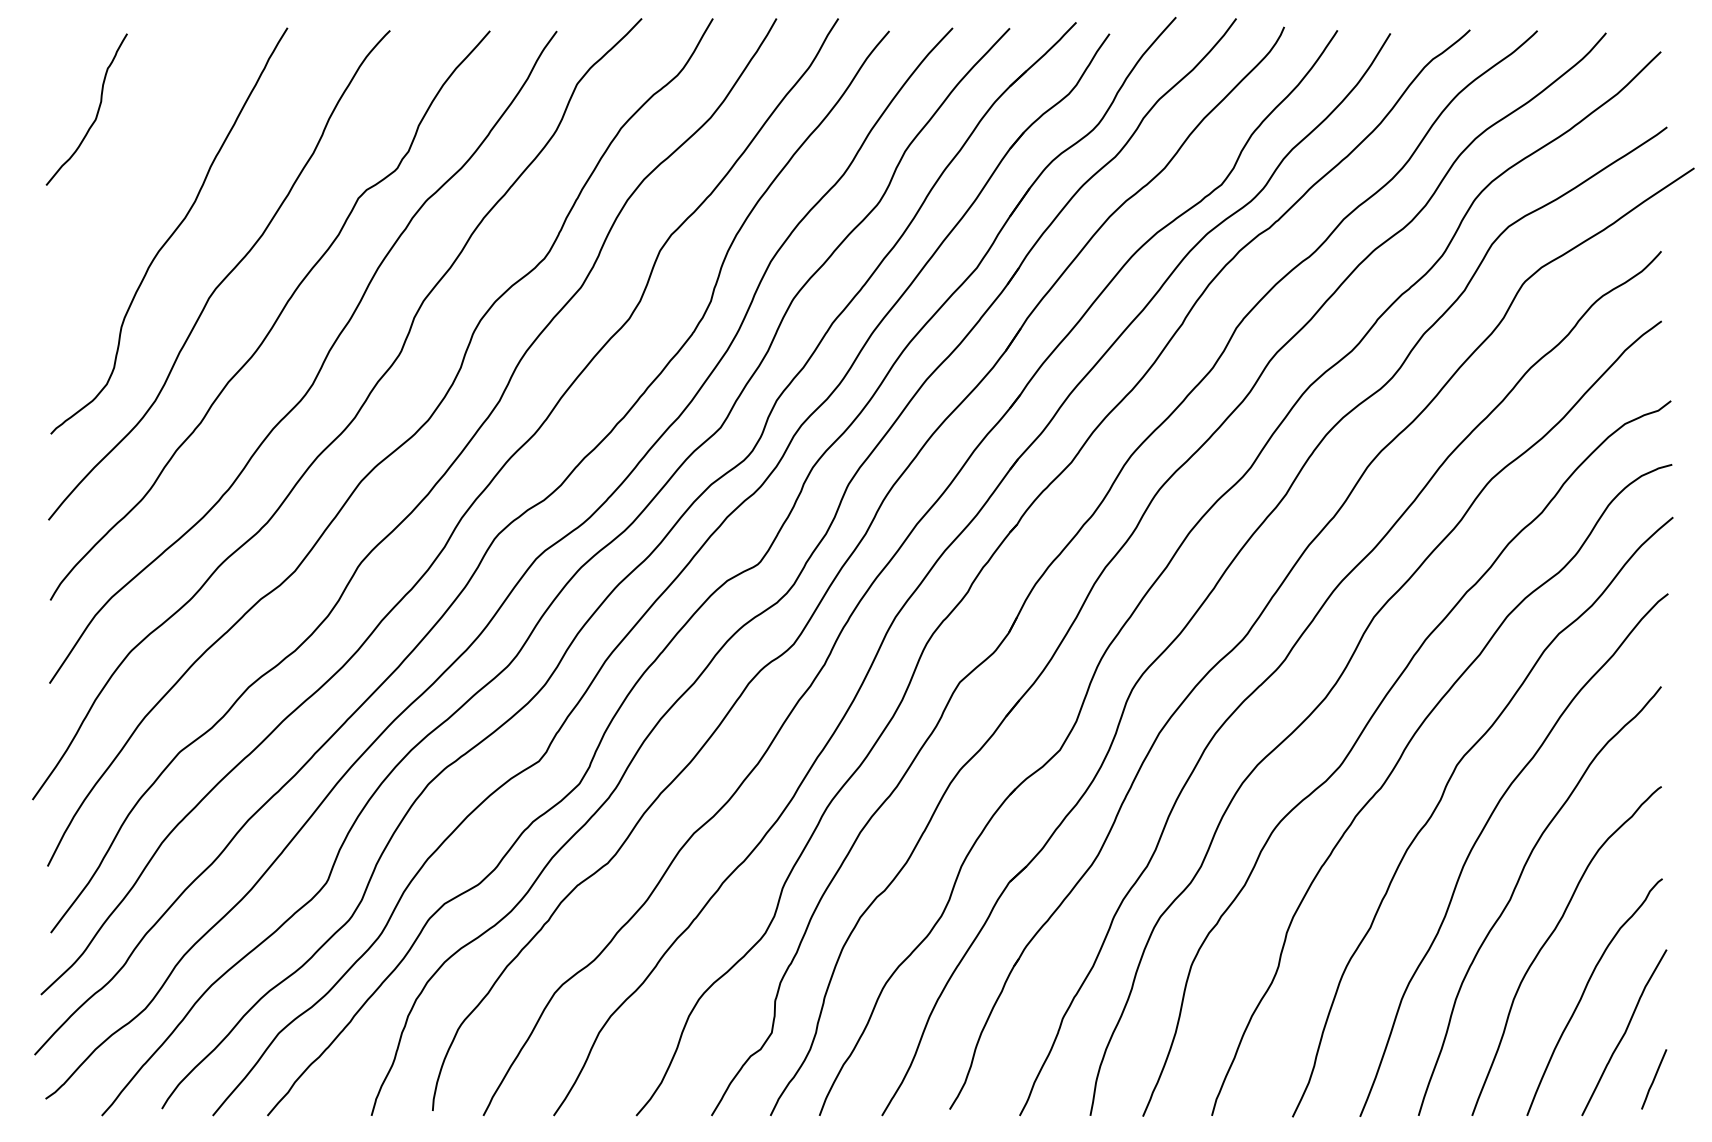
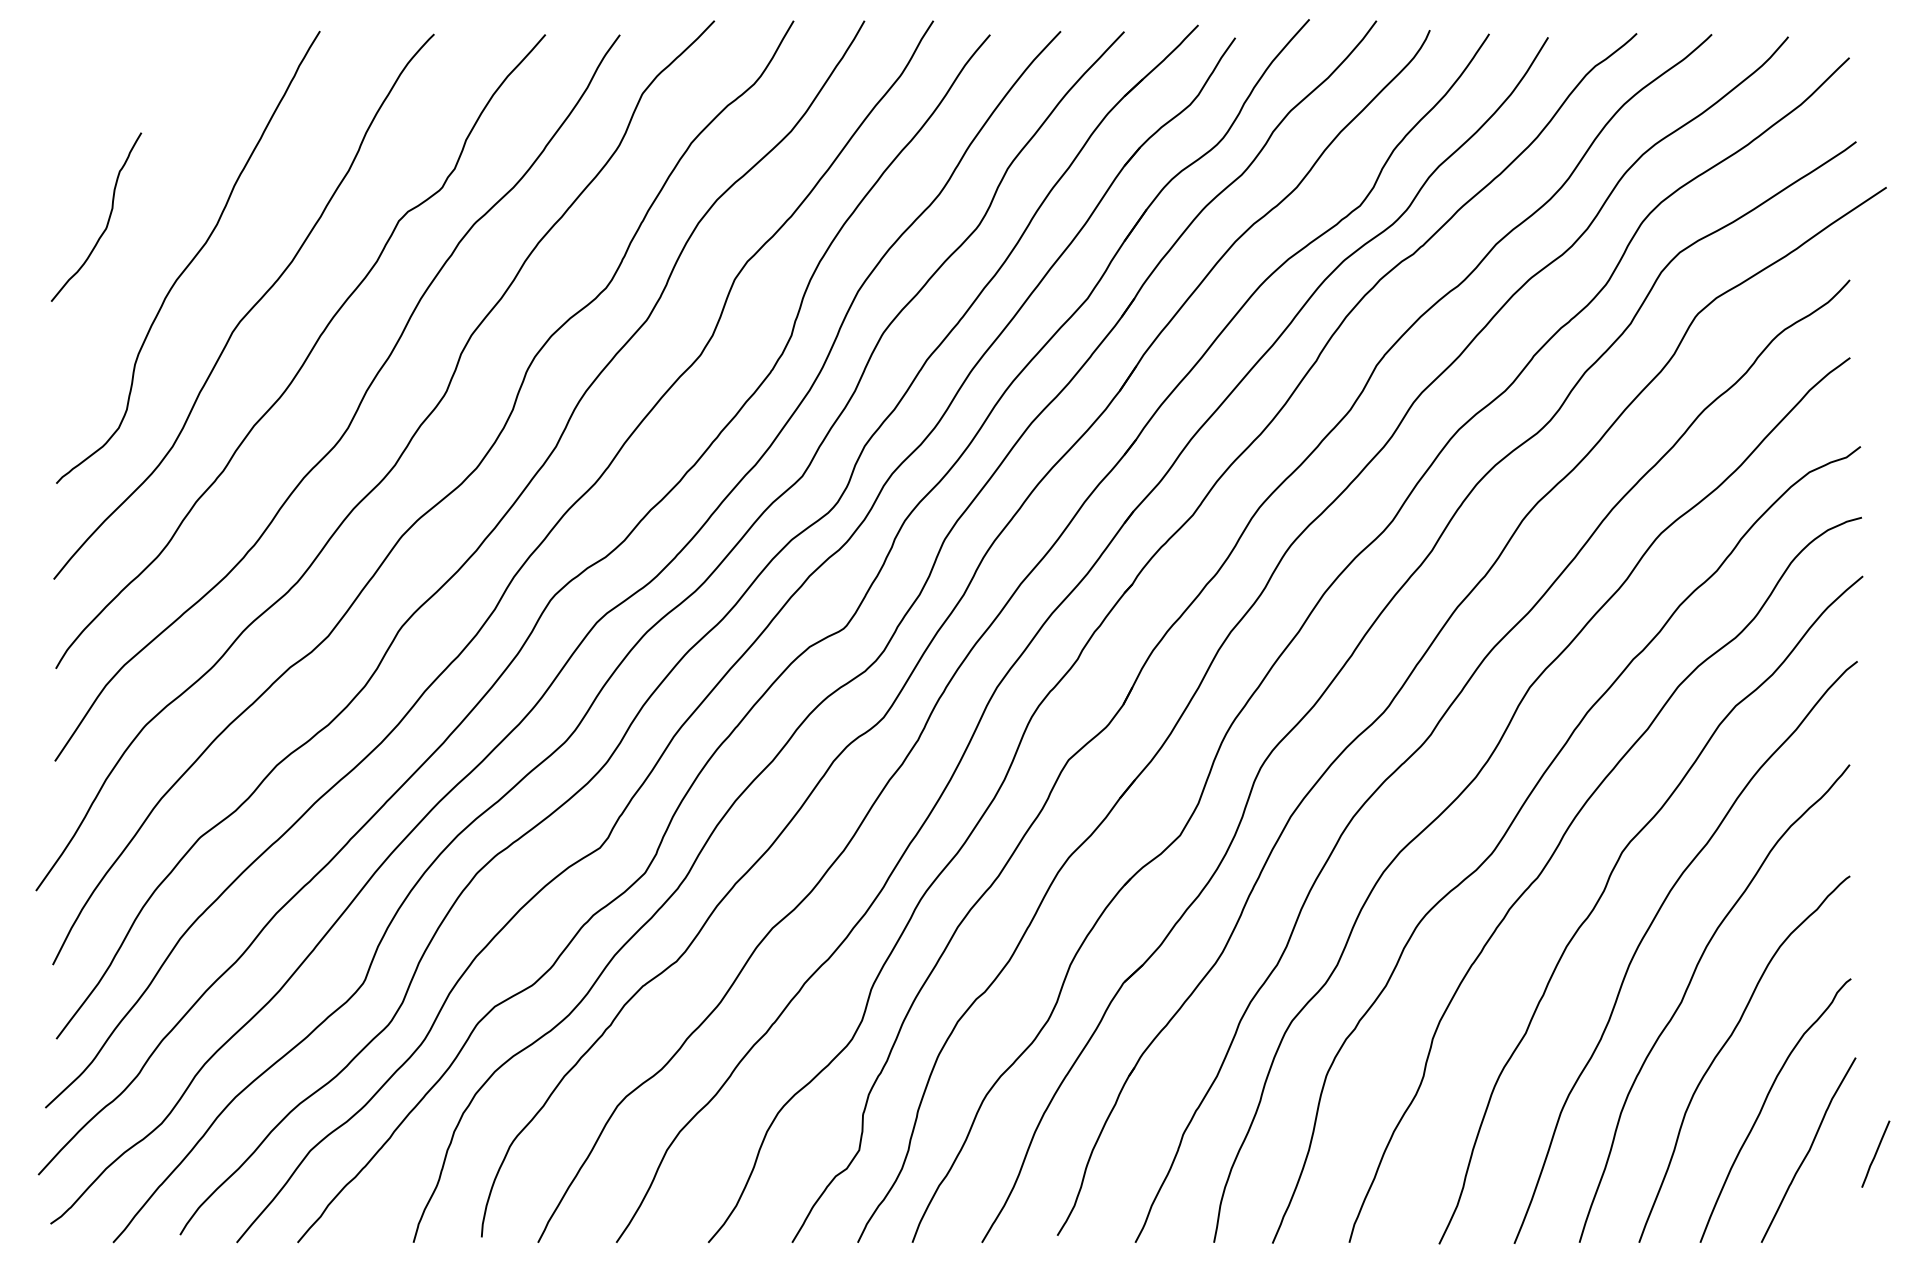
curve: (96, 112) -> (107, 220), moved
line: (1653, 1078) -> (1875, 1153), moved

